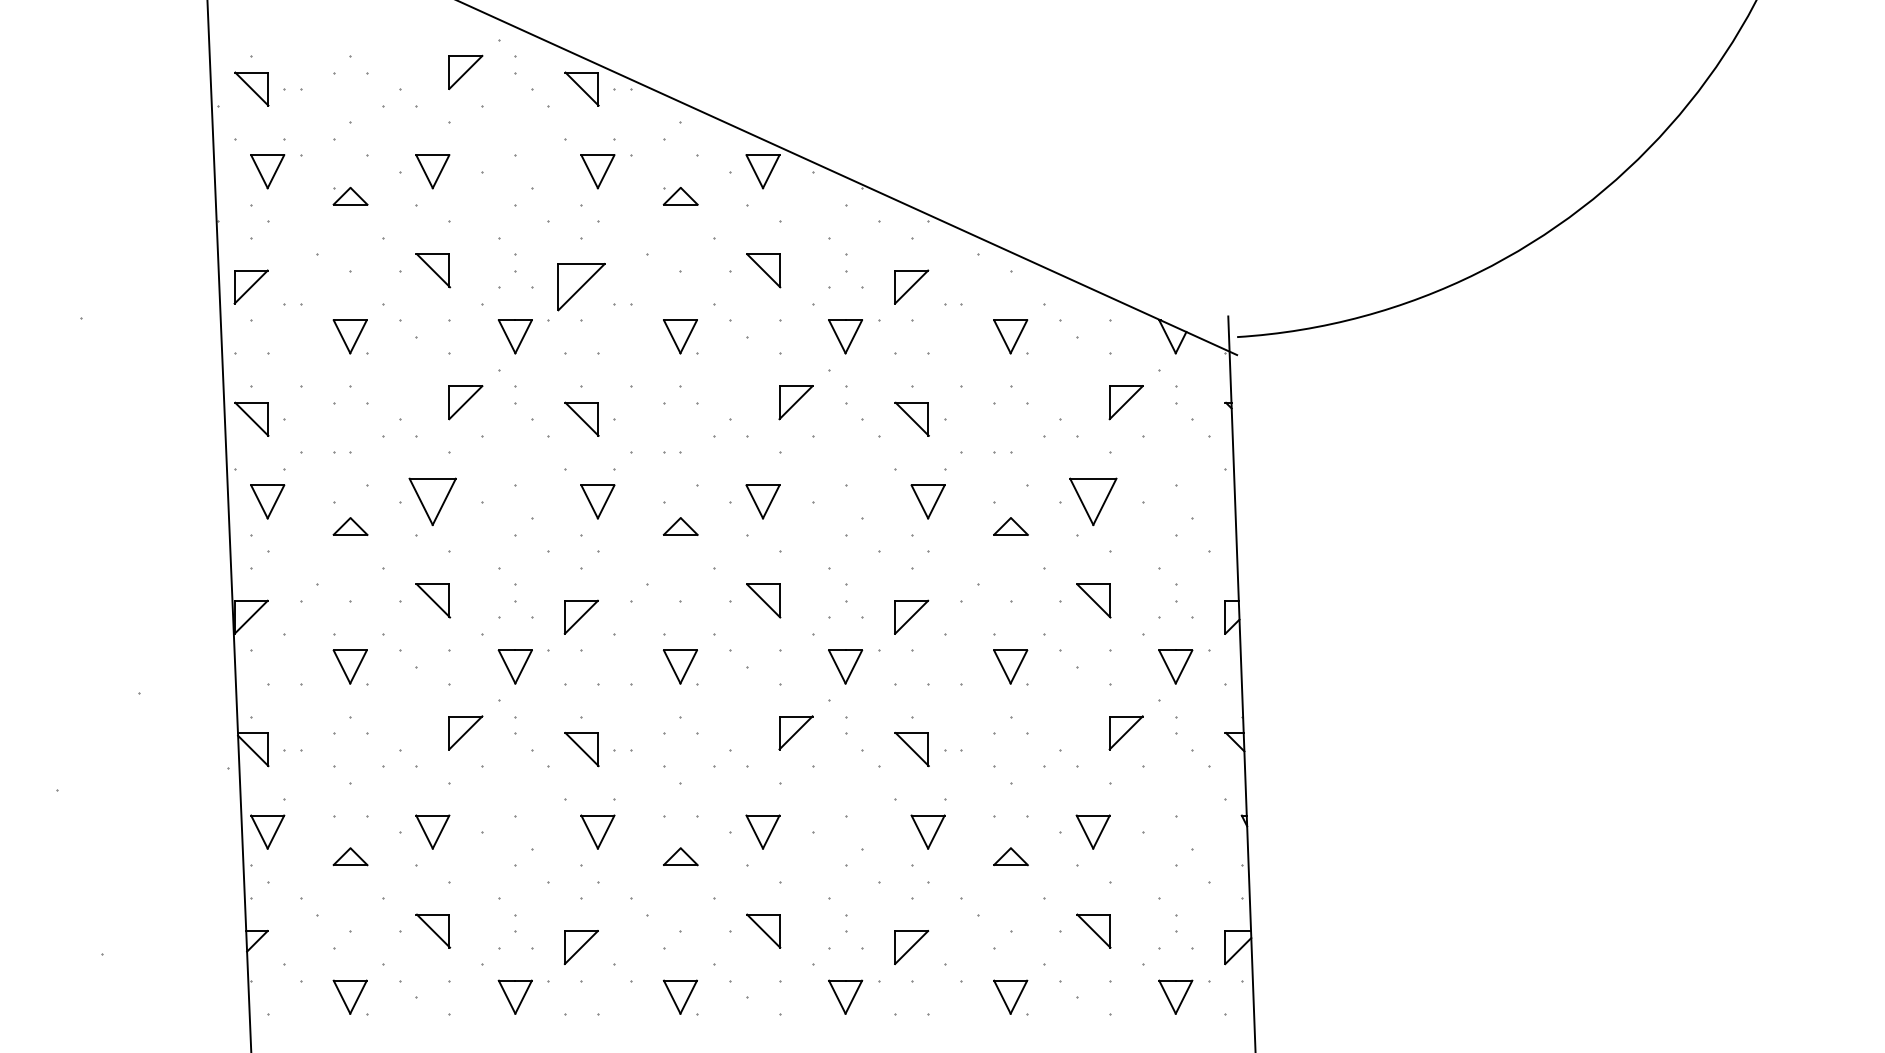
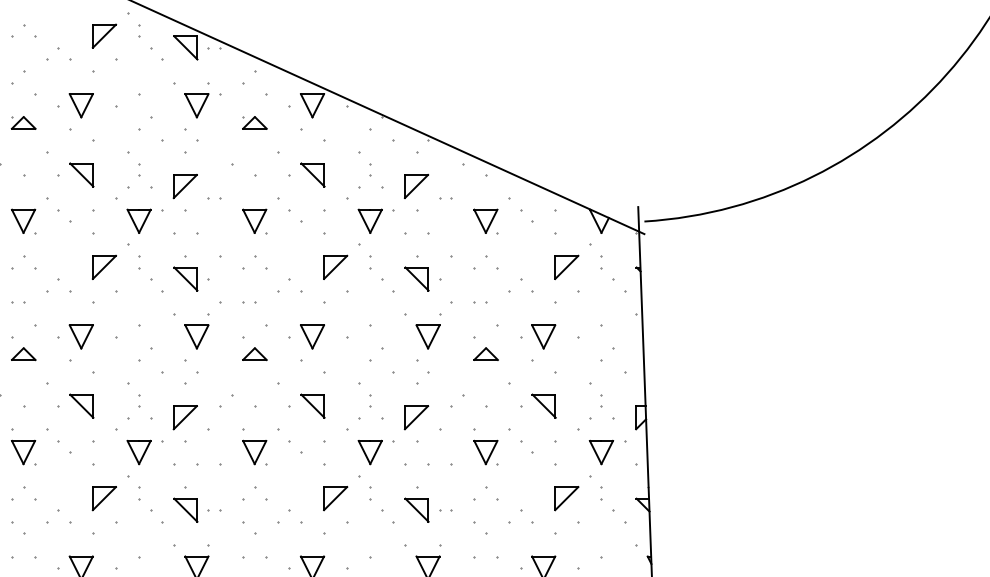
part: (580, 286) -> (184, 186), size x0.71
part: (432, 501) -> (81, 336), size x0.71
part: (1092, 501) -> (543, 336), size x0.71

